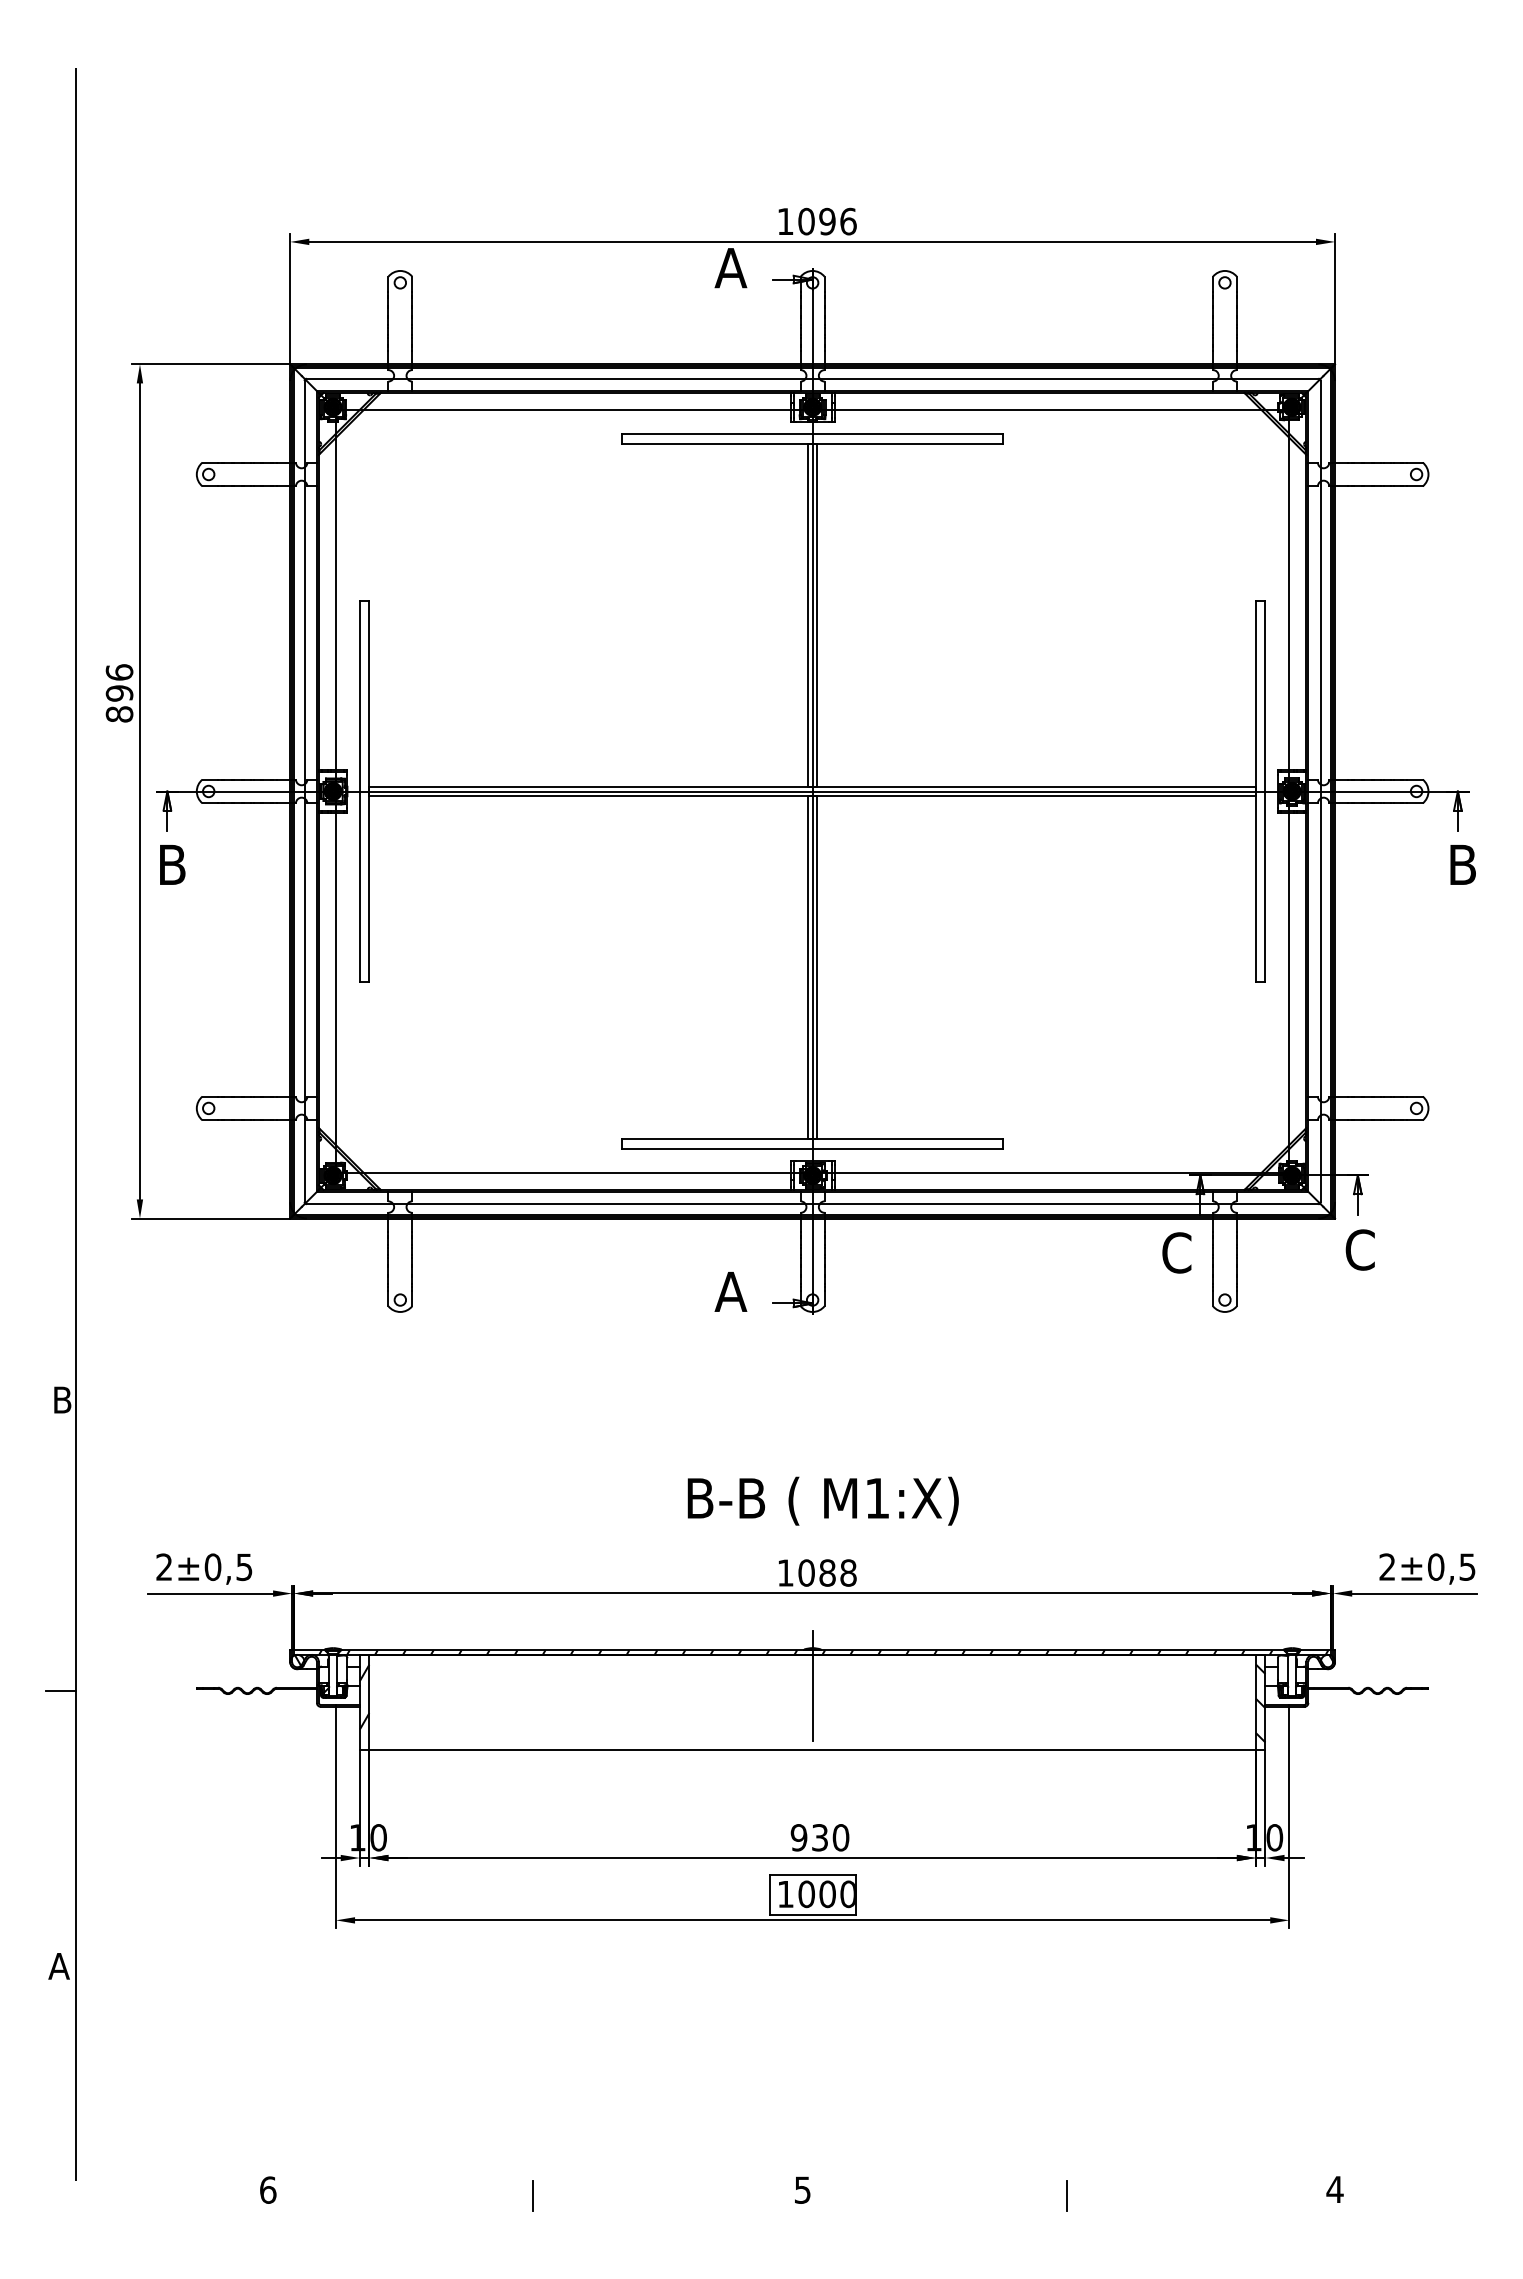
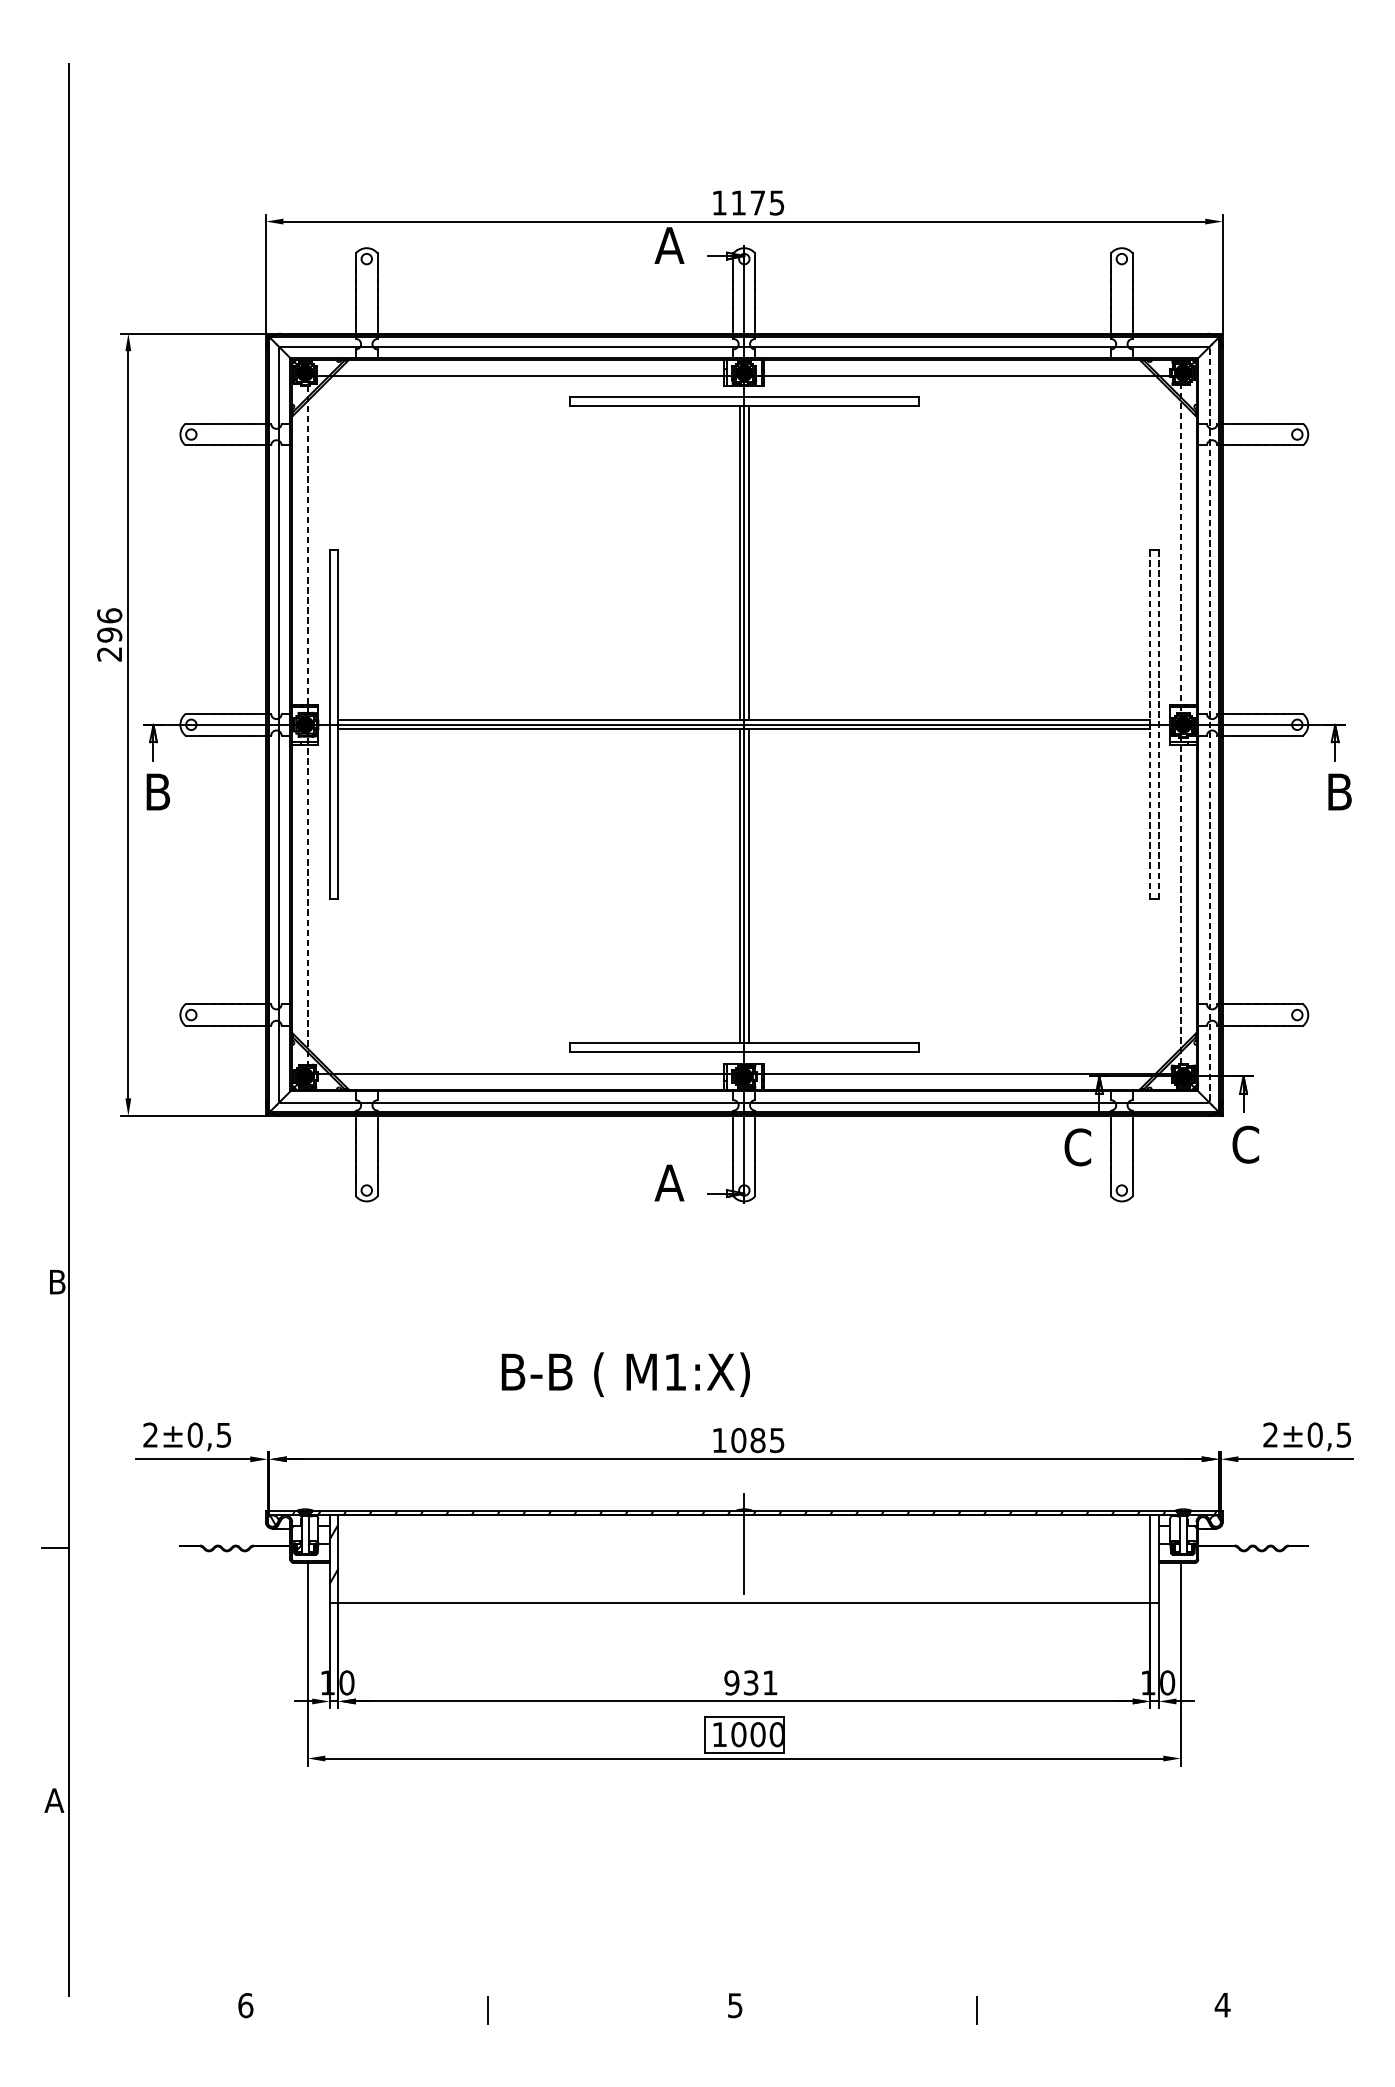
text: (827, 221) -> (757, 202), 1096 -> 1175
text: (119, 714) -> (109, 654), 896 -> 296
line: (1289, 790) -> (1180, 723), solid -> dashed
line: (1320, 790) -> (1209, 723), solid -> dashed
line: (336, 791) -> (308, 724), solid -> dashed
line: (1255, 791) -> (1149, 724), solid -> dashed
line: (1265, 791) -> (1159, 724), solid -> dashed
text: (822, 1500) -> (625, 1374), moved
text: (848, 1572) -> (777, 1439), 1088 -> 1085
hatch: (1260, 1703) -> (1154, 1559), removed
text: (840, 1837) -> (769, 1682), 930 -> 931

